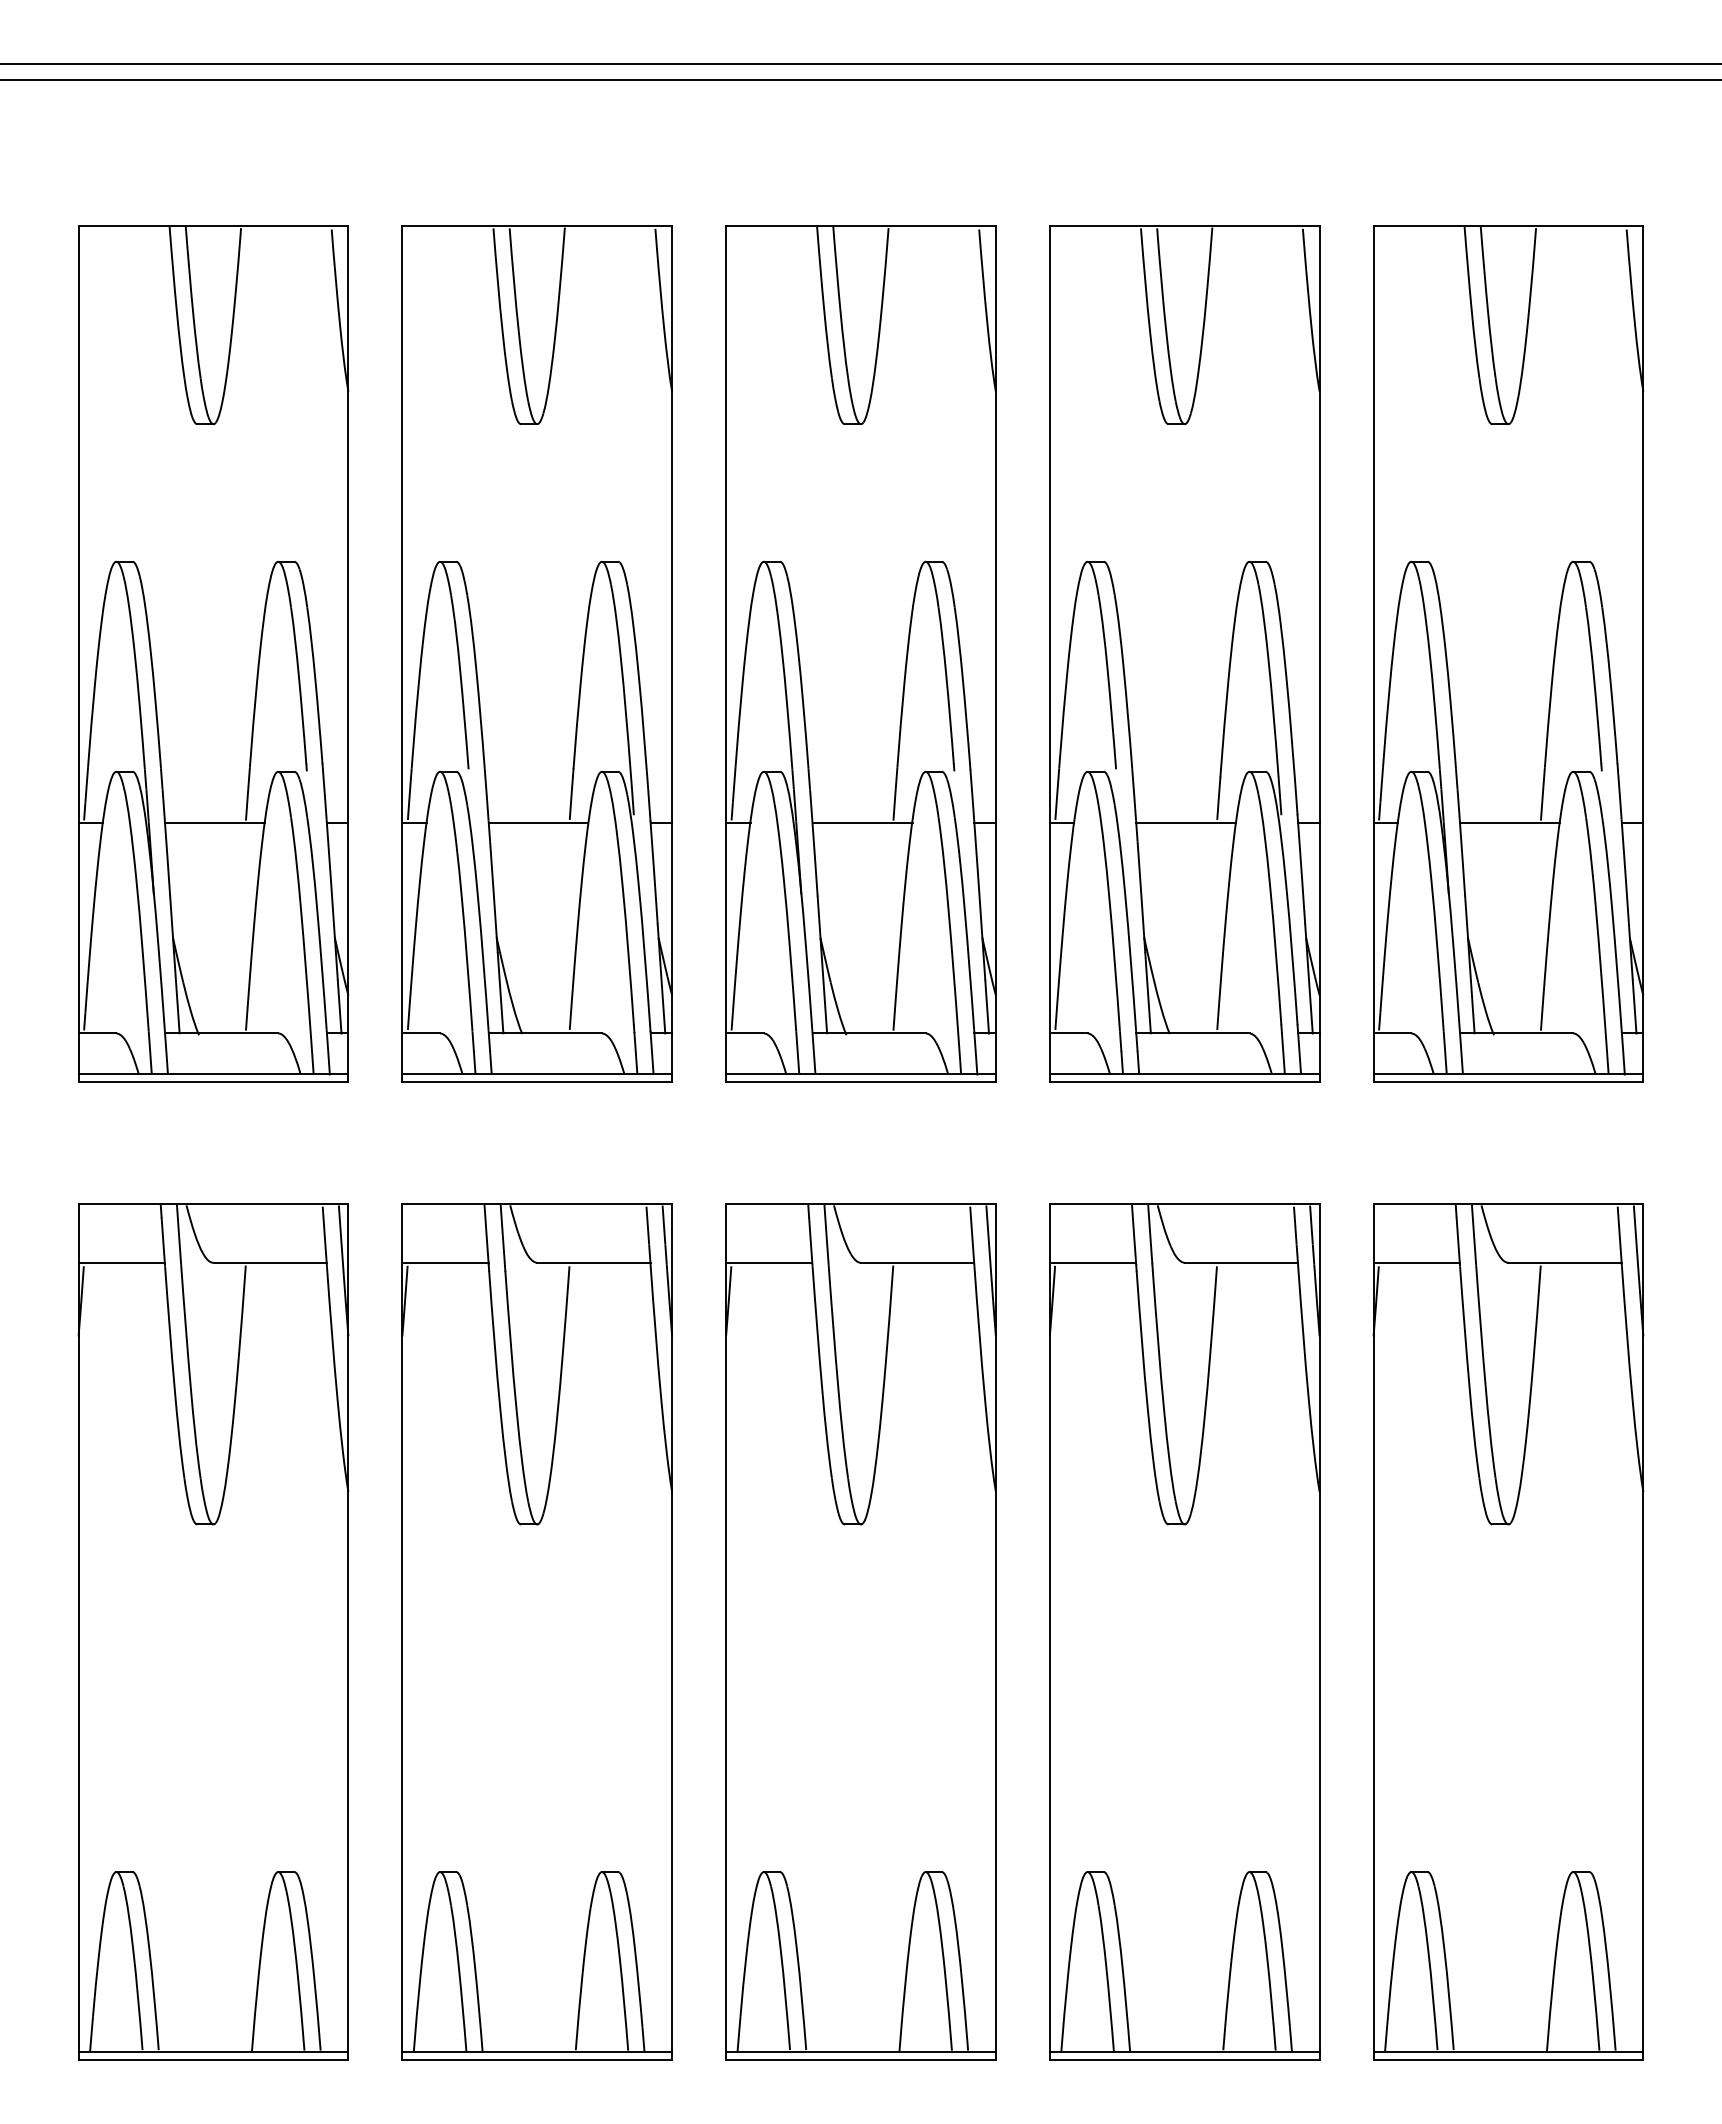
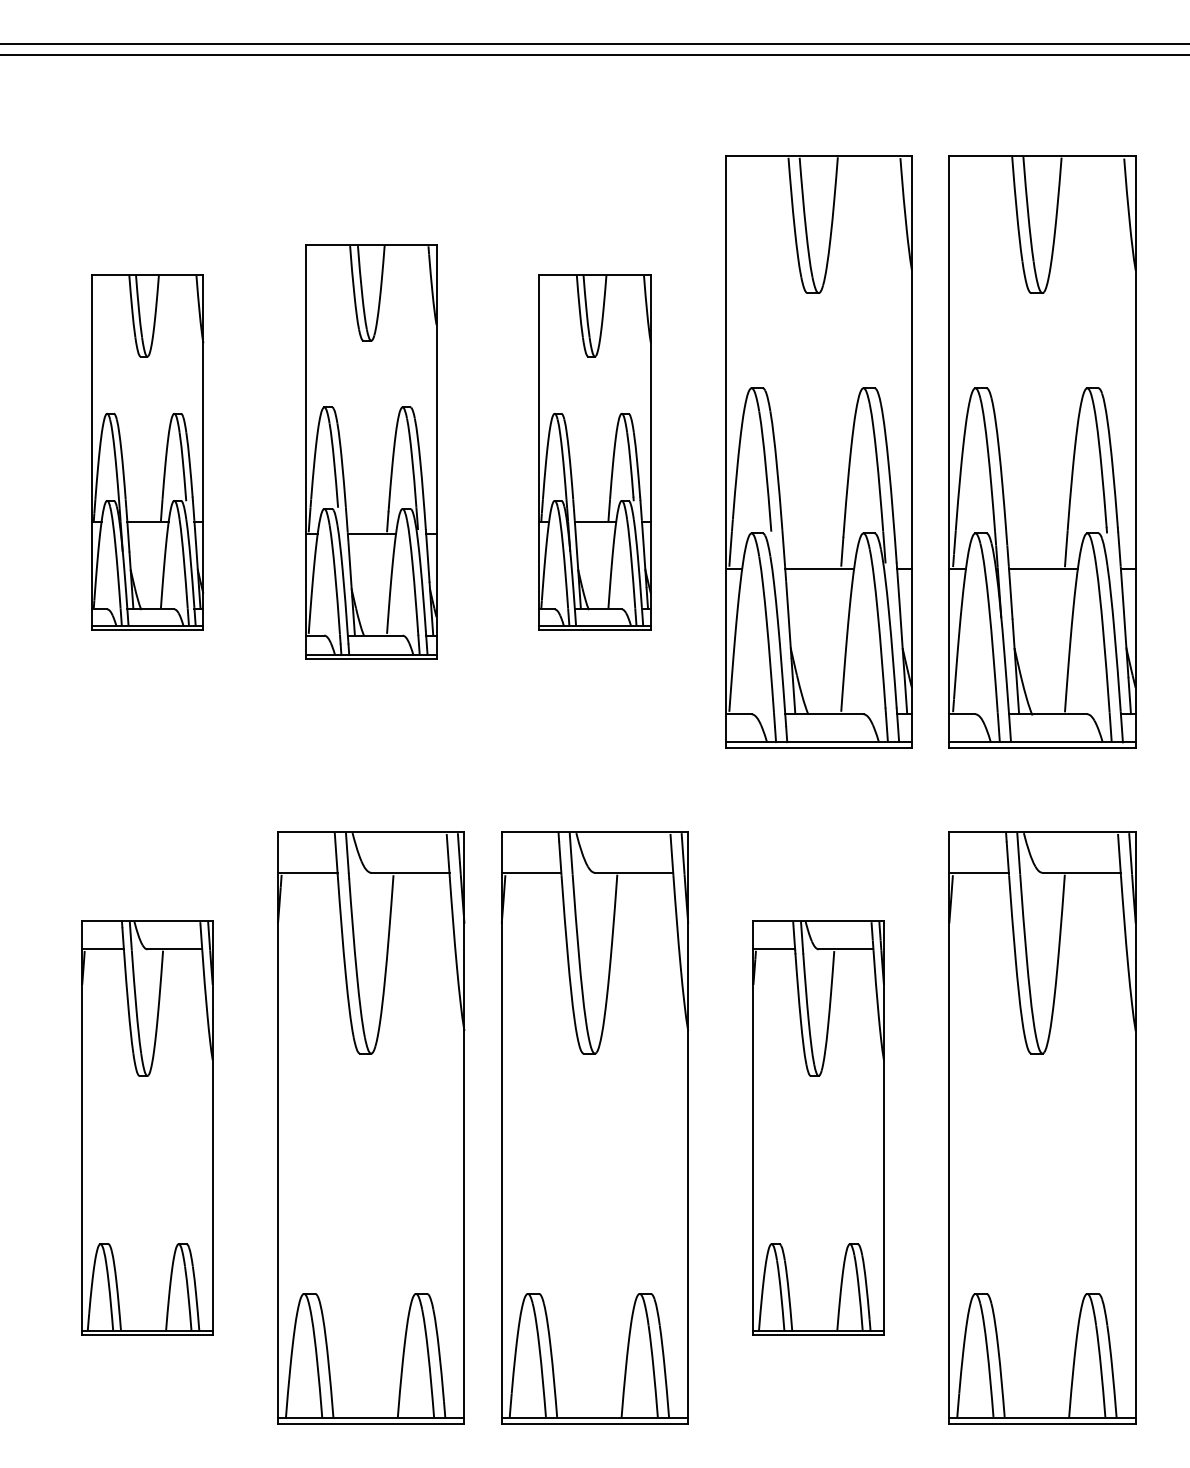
part: (213, 653) -> (147, 451), size x0.6
part: (537, 653) -> (371, 451), size x0.7
part: (860, 653) -> (594, 451), size x0.6
part: (213, 1631) -> (147, 1127), size x0.7
part: (1184, 1631) -> (818, 1127), size x0.7

